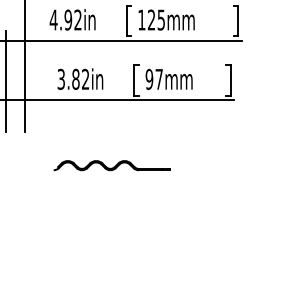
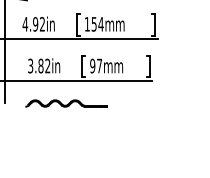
text: (156, 19) -> (97, 23), 125mm -> 154mm
part: (111, 165) -> (66, 103), moved

